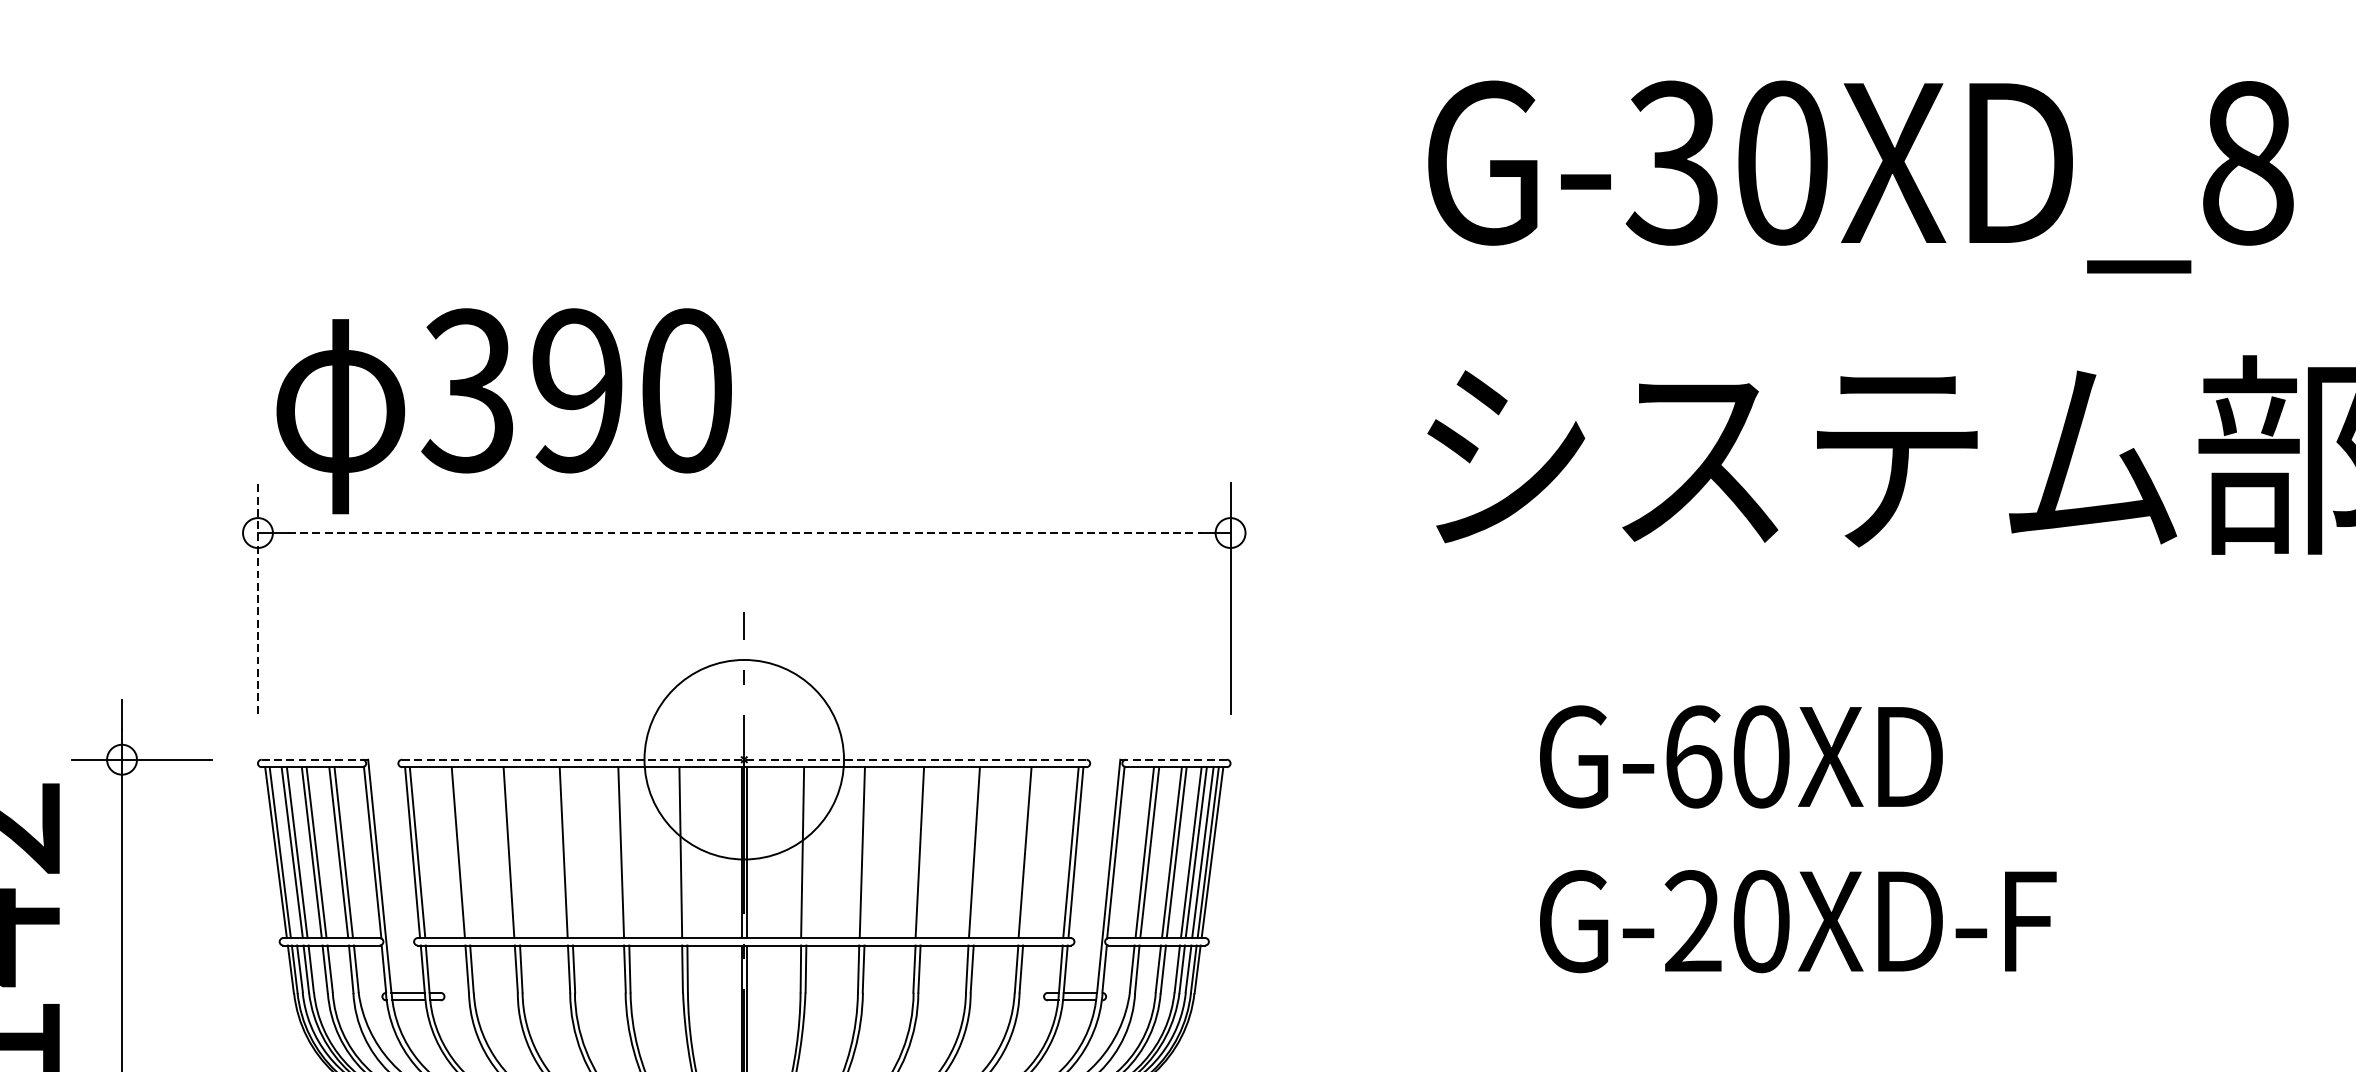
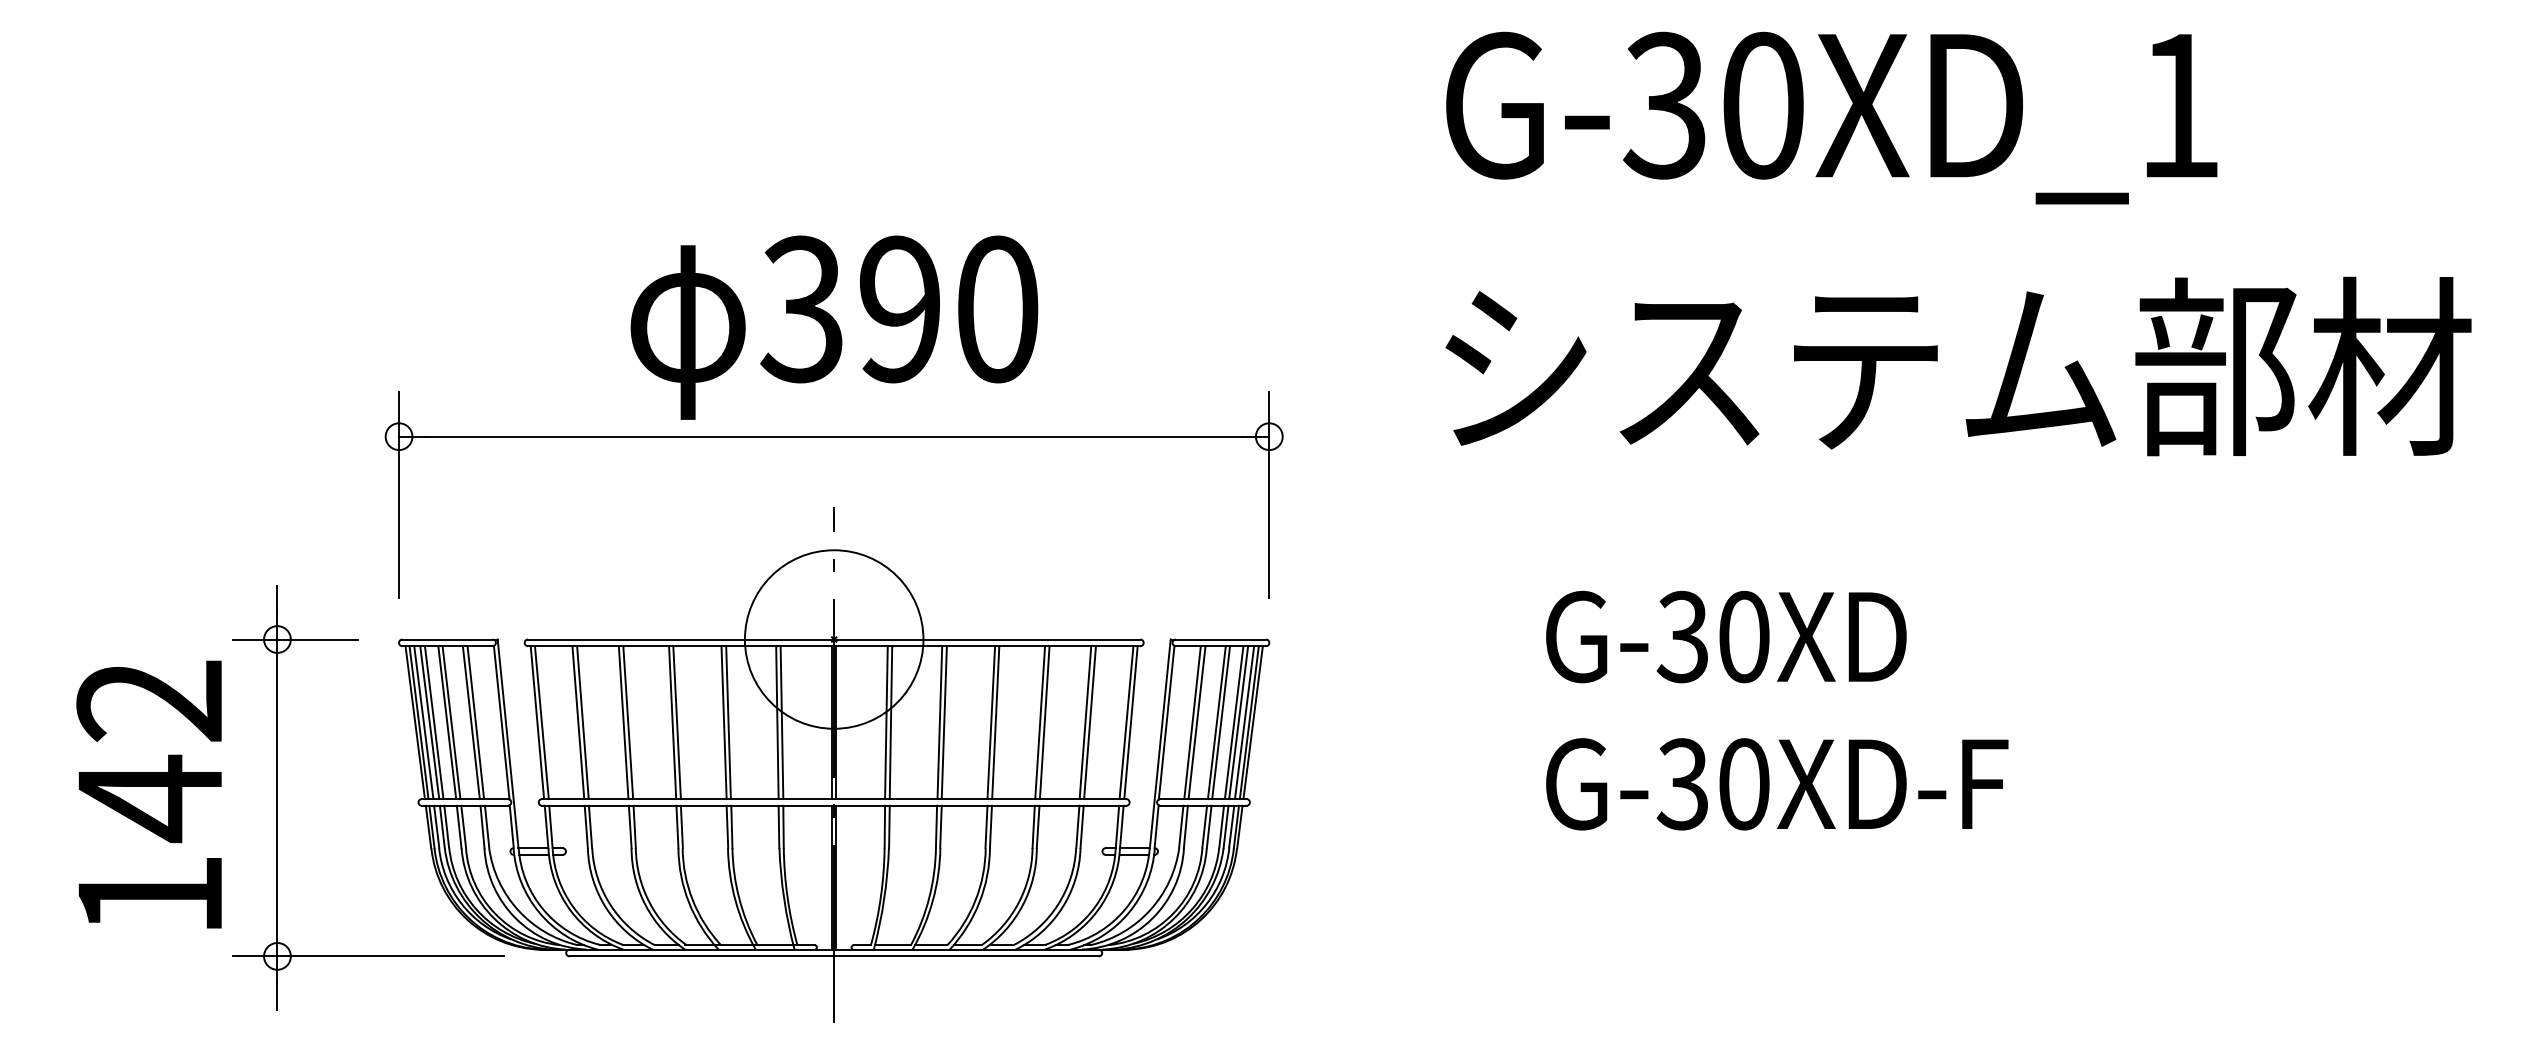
text: (2247, 162) -> (2179, 105), G-30XD_8 -> G-30XD_1
text: (504, 411) -> (834, 327), moved
line: (744, 532) -> (834, 436), dashed -> solid
line: (258, 597) -> (399, 494), dashed -> solid
text: (1692, 756) -> (1682, 636), G-60XD -> G-30XD
line: (315, 759) -> (450, 639), dashed -> solid
line: (744, 759) -> (834, 639), dashed -> solid
line: (1173, 759) -> (1218, 639), dashed -> solid
line: (285, 852) -> (423, 722), added
line: (462, 852) -> (582, 722), added
line: (514, 852) -> (628, 722), added
line: (568, 852) -> (676, 722), added
line: (626, 852) -> (728, 722), added
line: (685, 852) -> (781, 722), added
line: (807, 852) -> (890, 722), added
line: (866, 852) -> (943, 722), added
line: (924, 852) -> (995, 722), added
line: (979, 852) -> (1044, 722), added
line: (1029, 852) -> (1089, 722), added
text: (1692, 921) -> (1682, 784), G-20XD-F -> G-30XD-F

